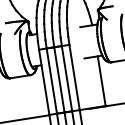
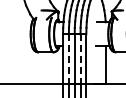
line: (67, 79) -> (80, 59), solid -> dashed
line: (51, 81) -> (68, 59), solid -> dashed

